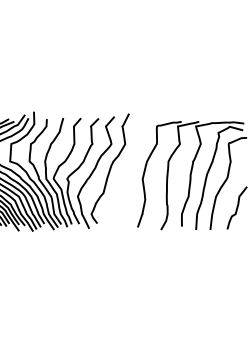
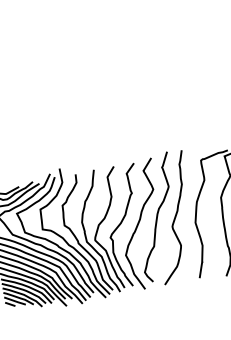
curve: (125, 171) -> (174, 217), added

